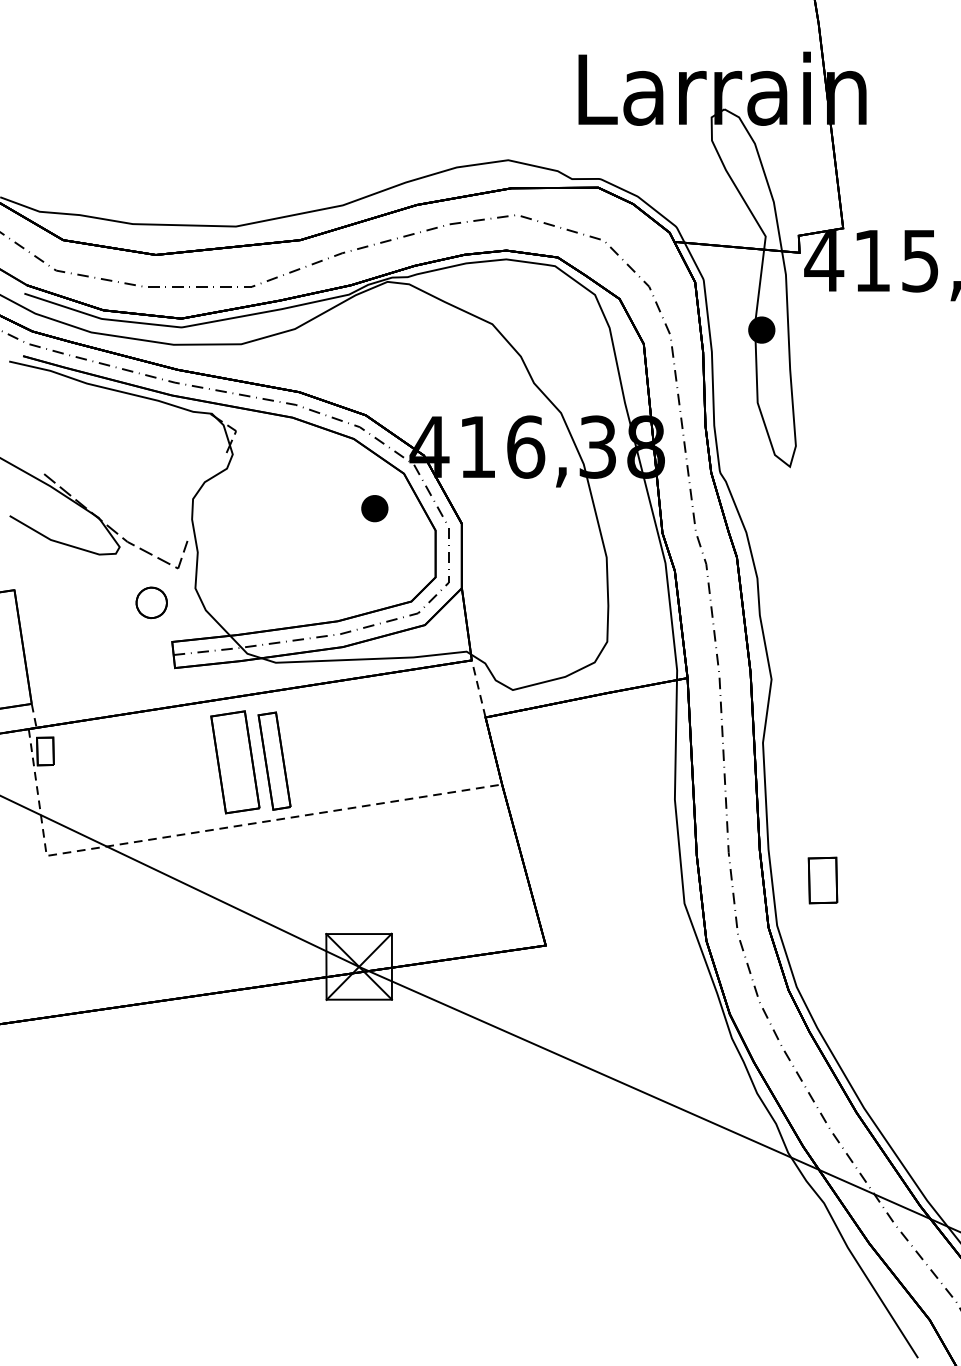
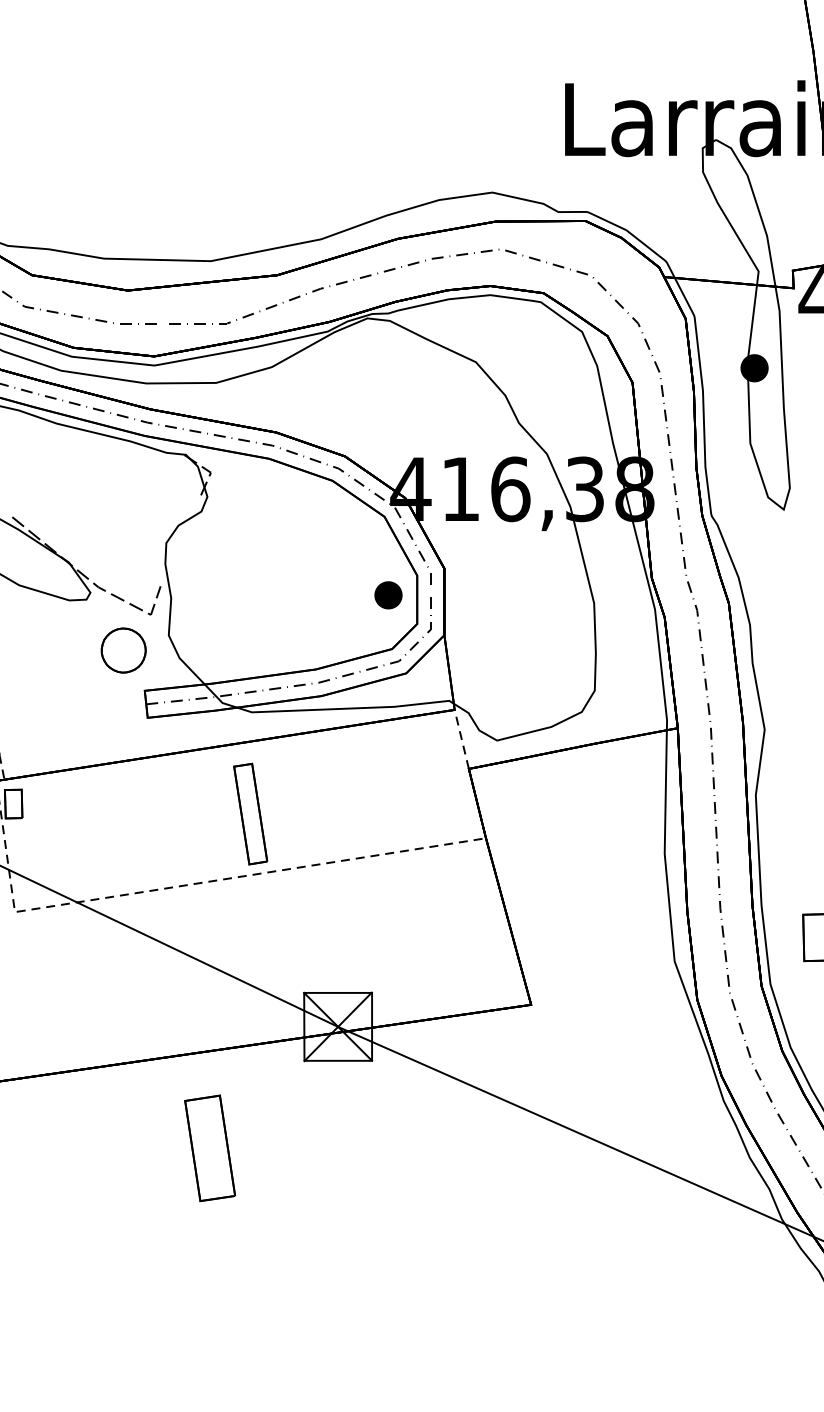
part: (374, 508) -> (388, 595), moved
part: (151, 602) -> (123, 650), size x1.4
part: (235, 762) -> (210, 1148), moved

